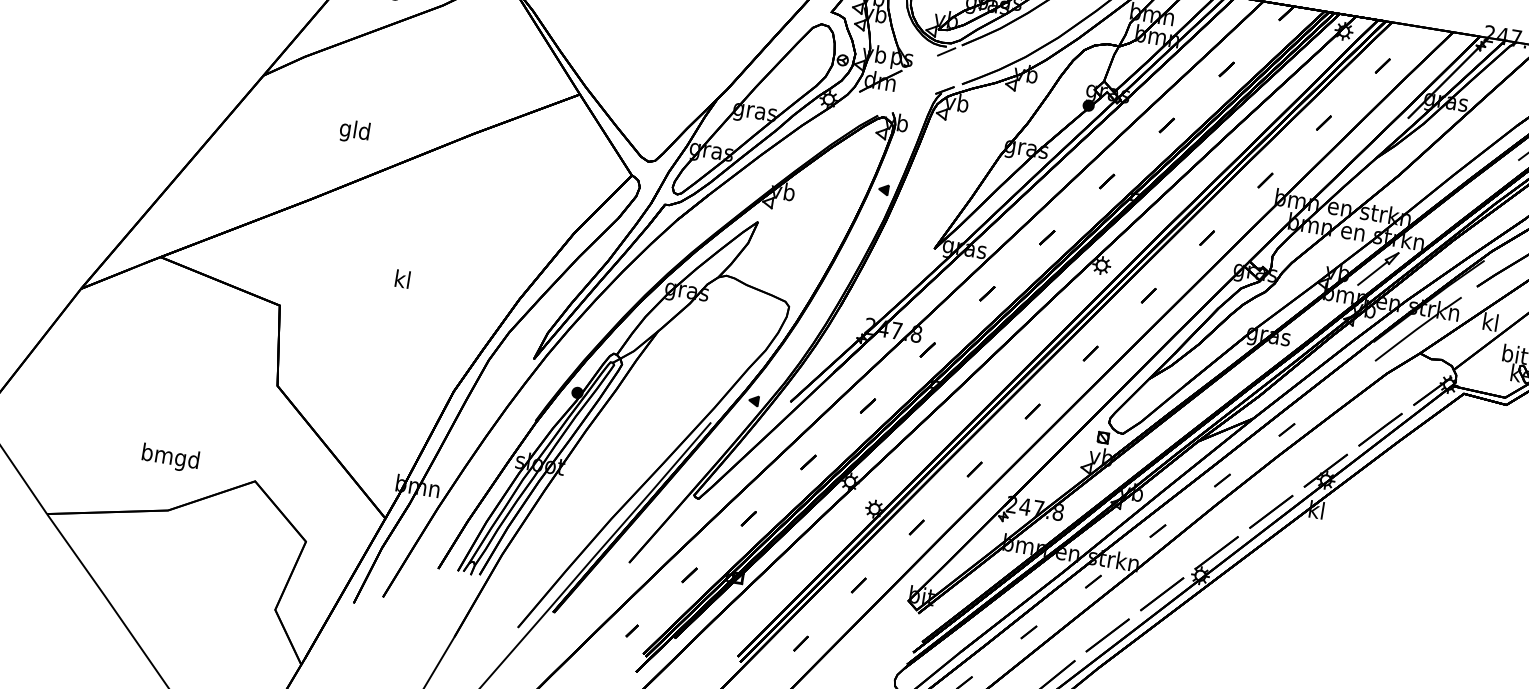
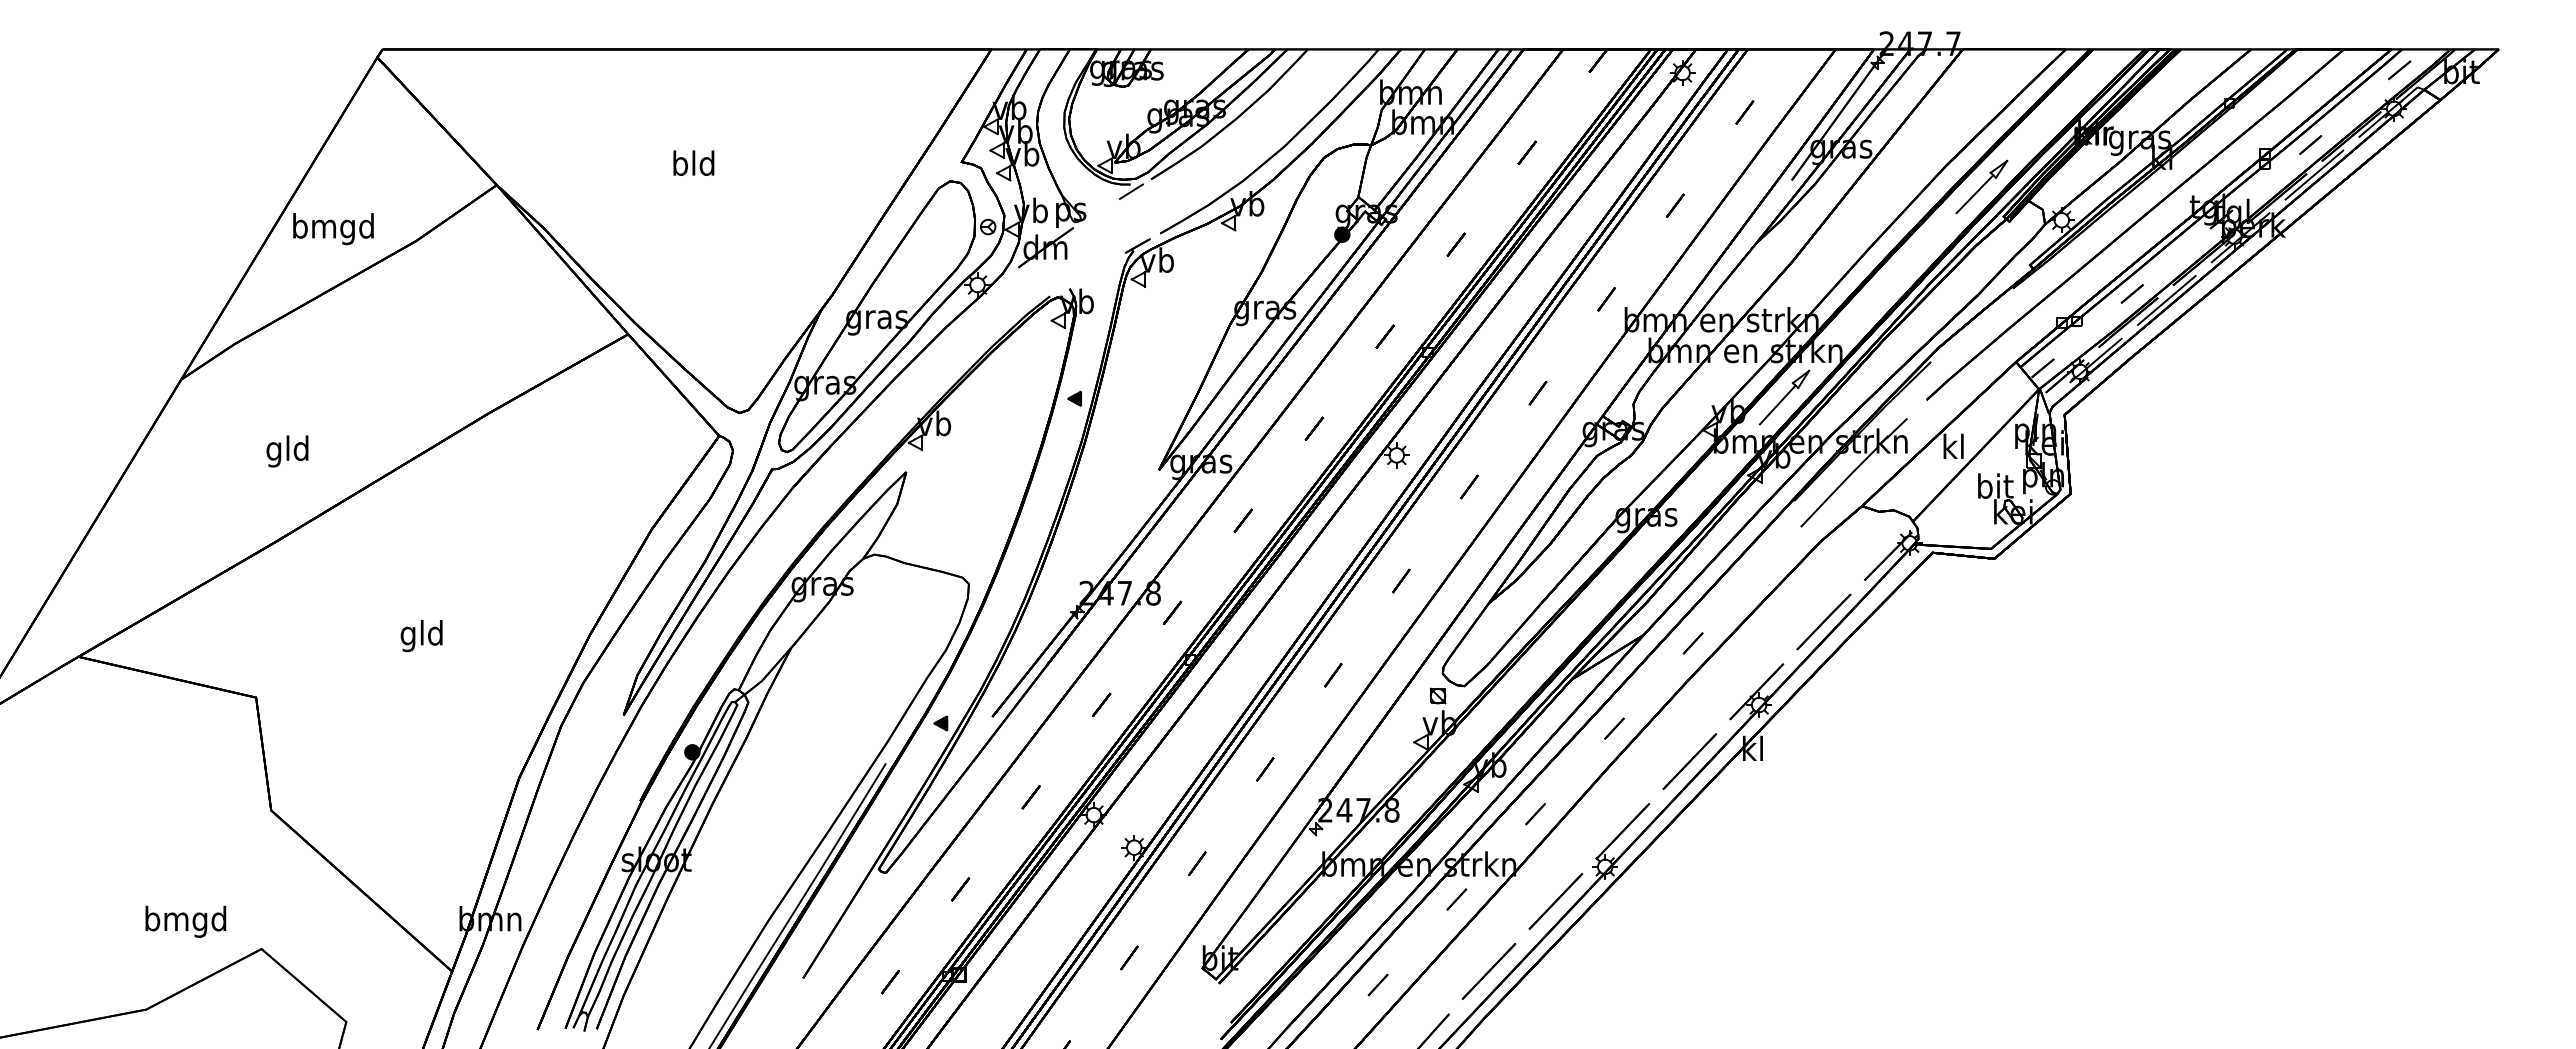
text: (354, 131) -> (287, 451), moved
text: (401, 281) -> (421, 636), kl -> gld
text: (170, 457) -> (185, 921), moved

